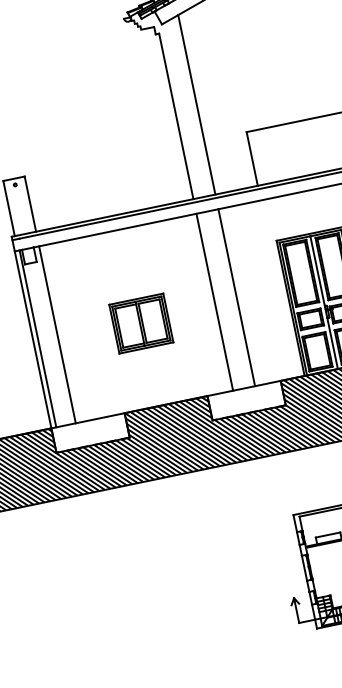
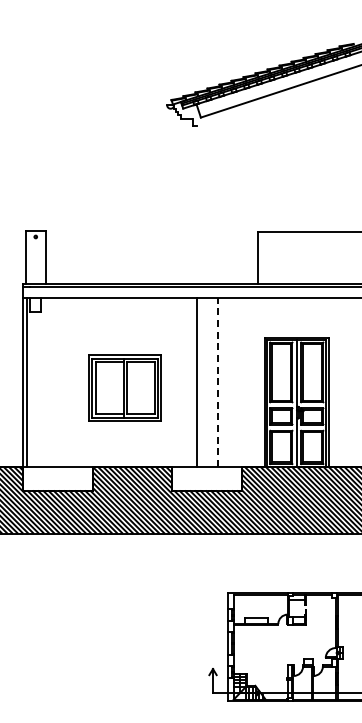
line: (196, 104) -> (217, 197), removed
line: (176, 116) -> (196, 204), removed
line: (236, 297) -> (217, 382), solid -> dashed
part: (140, 323) -> (124, 387), size x1.4
line: (57, 334) -> (46, 382), removed

